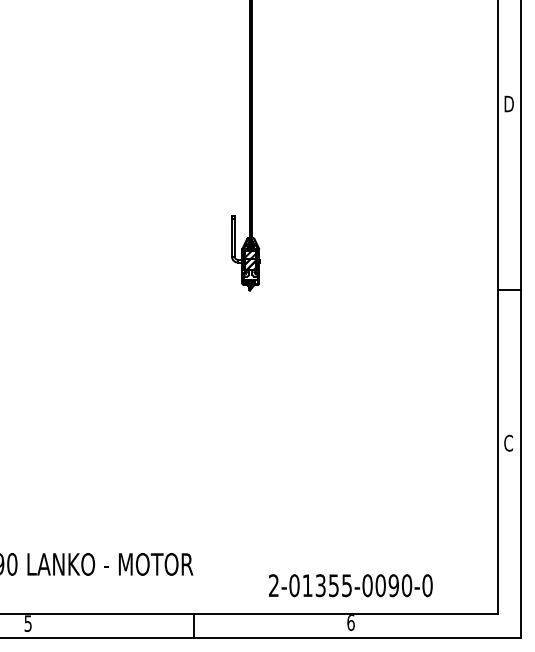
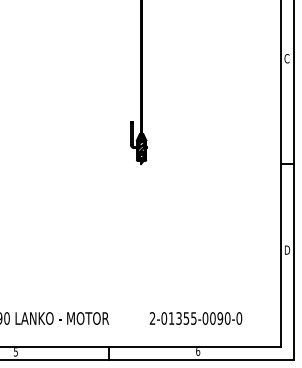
text: (507, 103) -> (286, 58), D -> C
text: (509, 442) -> (287, 249), C -> D
text: (349, 585) -> (195, 318), moved

